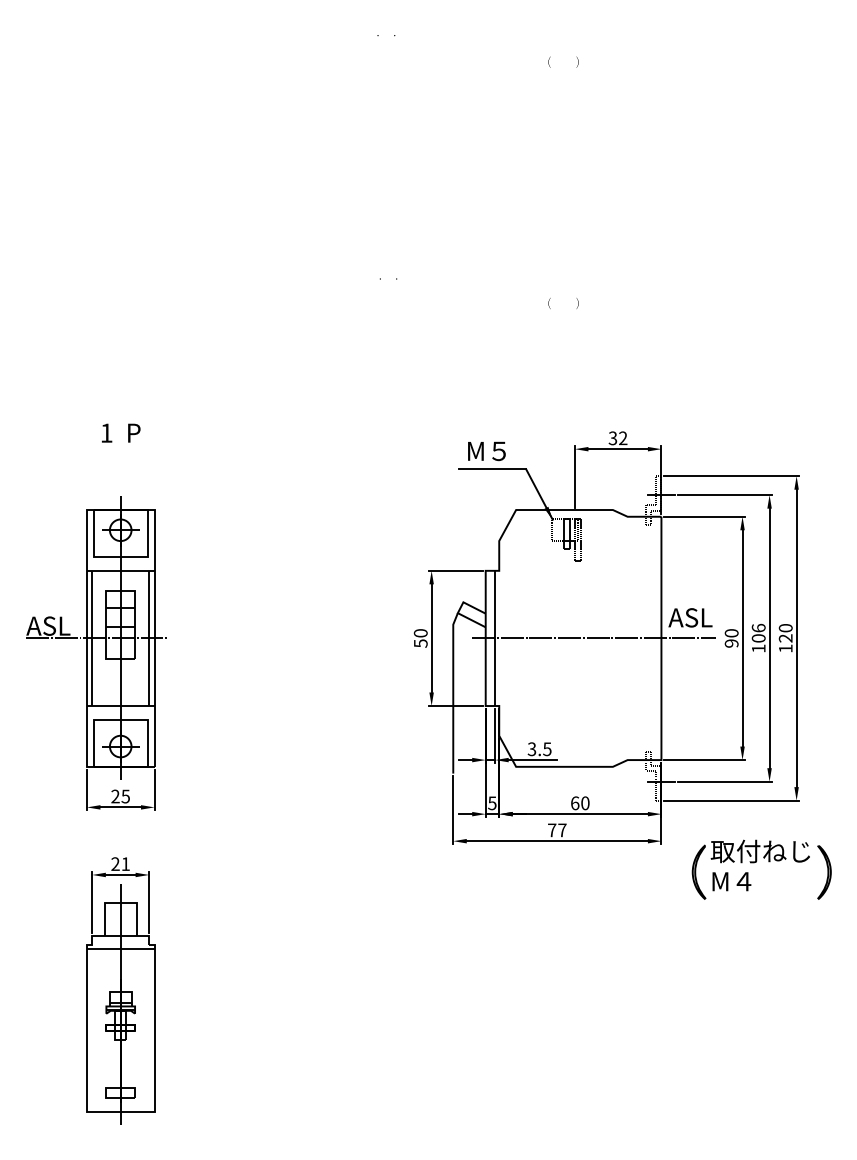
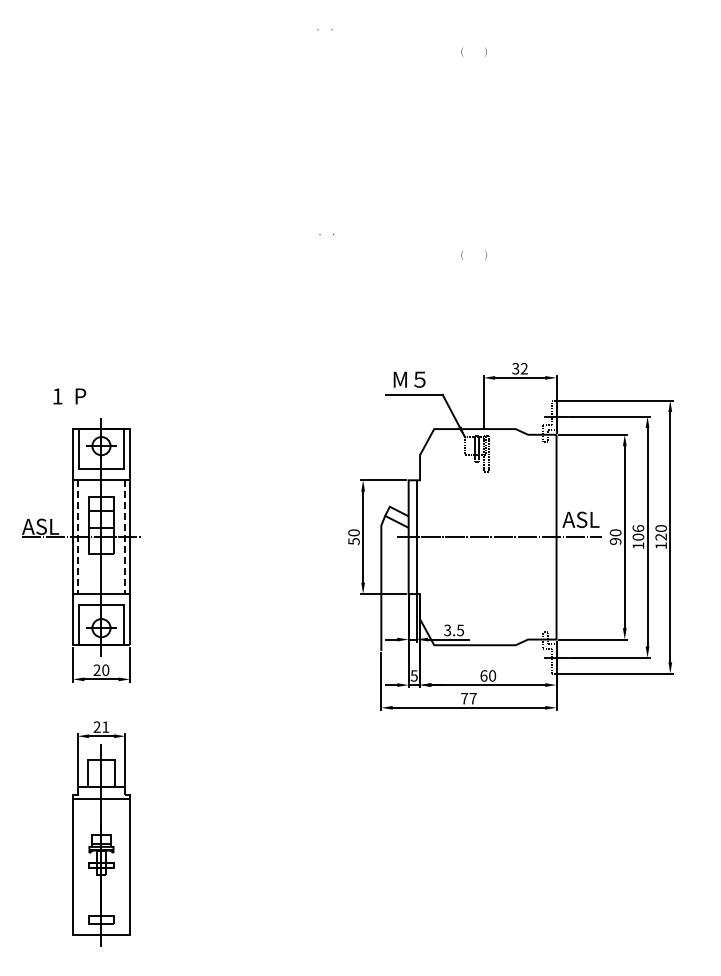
text: (120, 433) -> (69, 396), moved
line: (92, 638) -> (77, 537), solid -> dashed
line: (149, 638) -> (125, 537), solid -> dashed
text: (125, 795) -> (105, 669), 25 -> 20
part: (755, 863) -> (635, 726), removed

